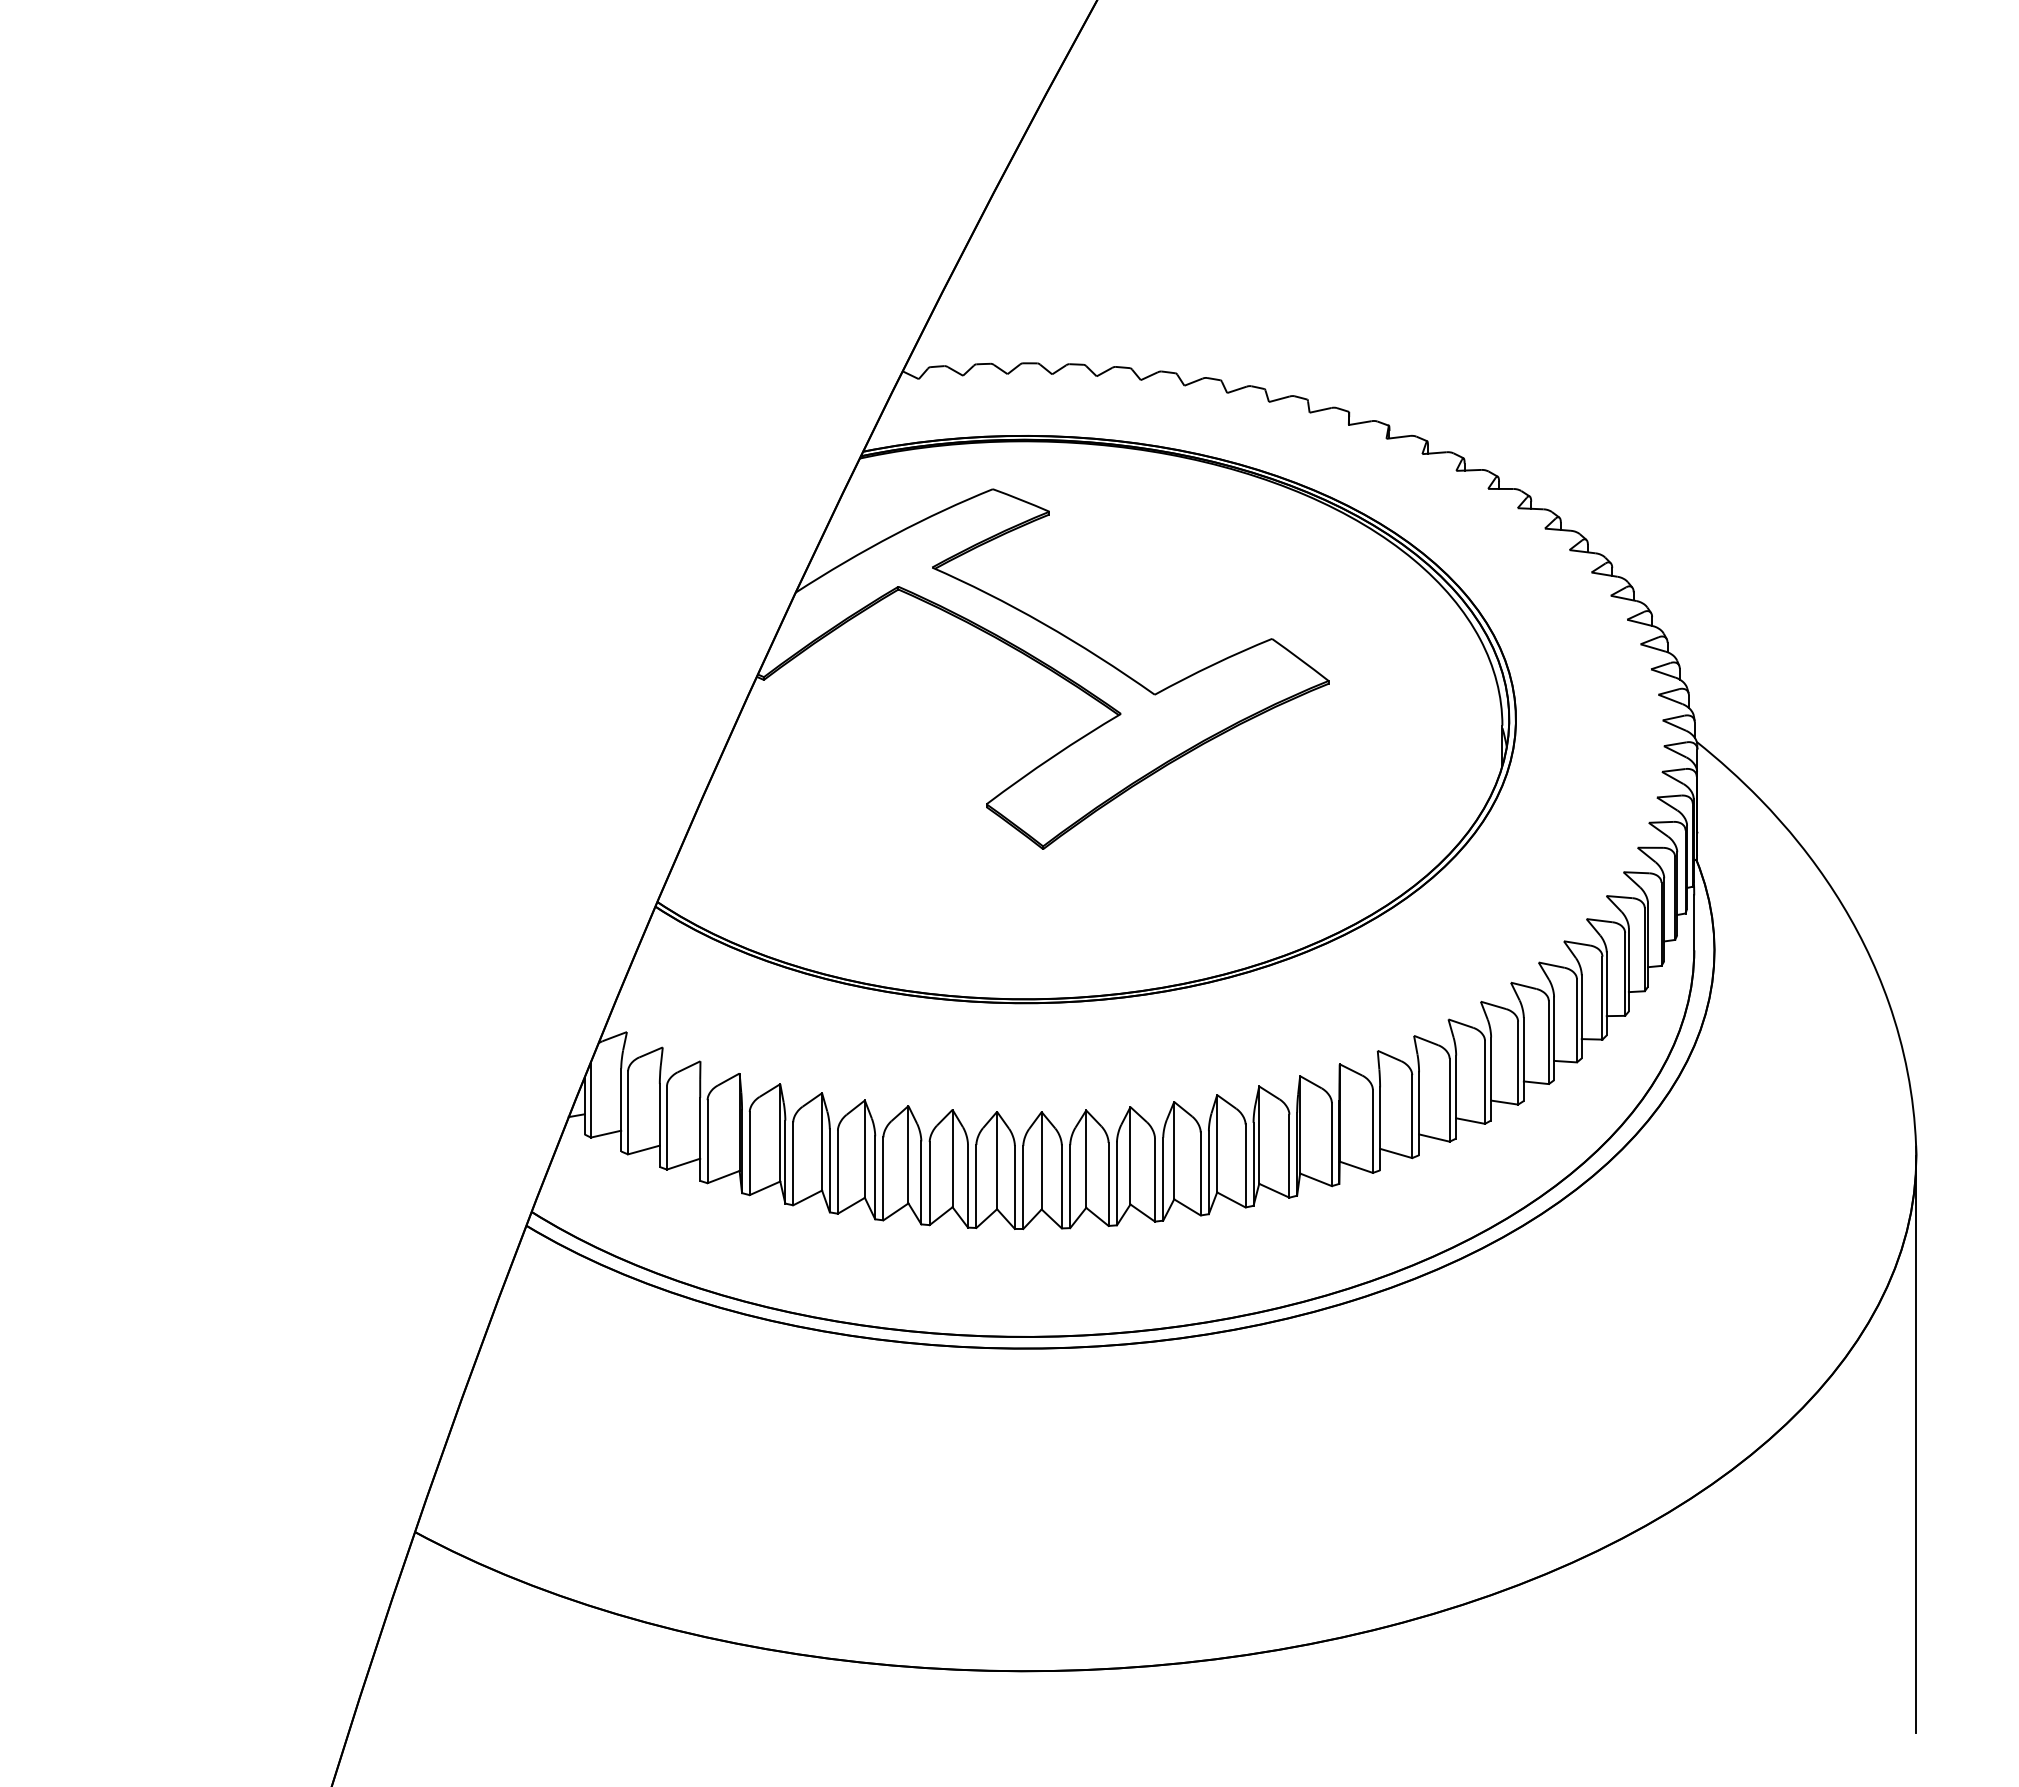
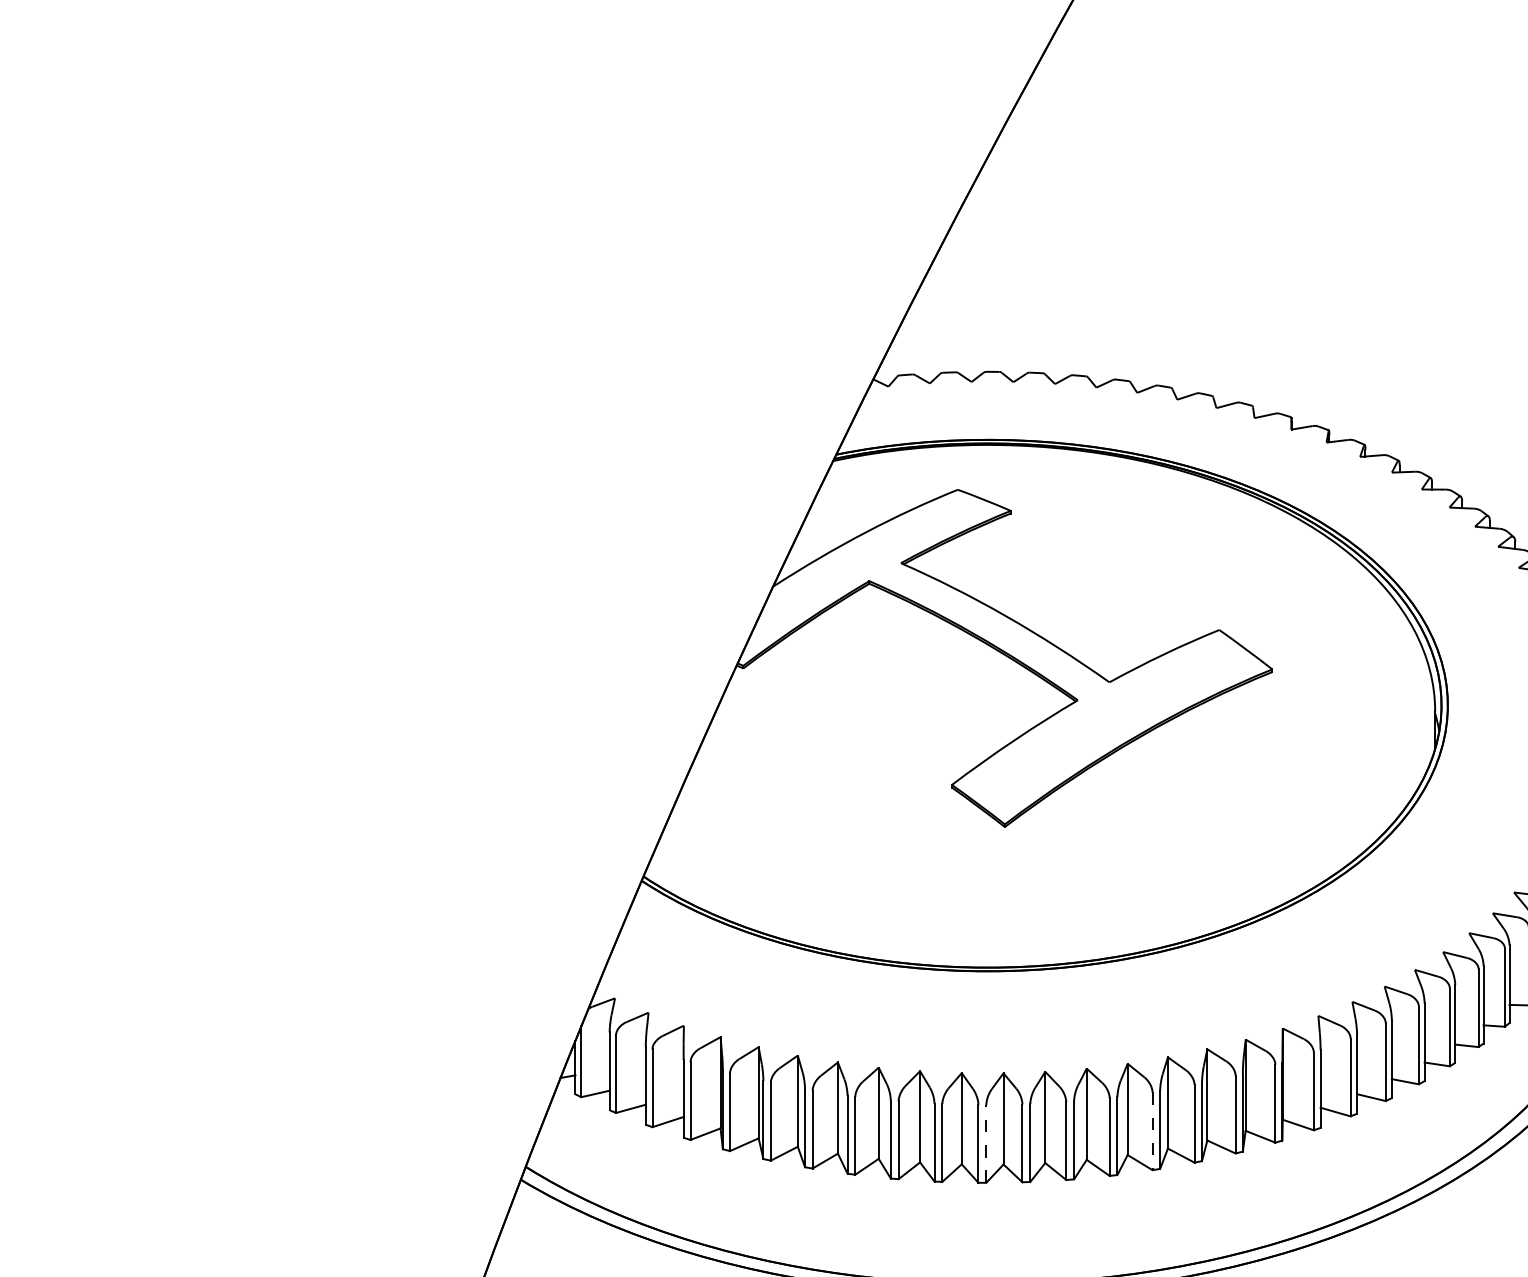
line: (1200, 1174) -> (1152, 1131), solid -> dashed
line: (1023, 1187) -> (986, 1143), solid -> dashed

